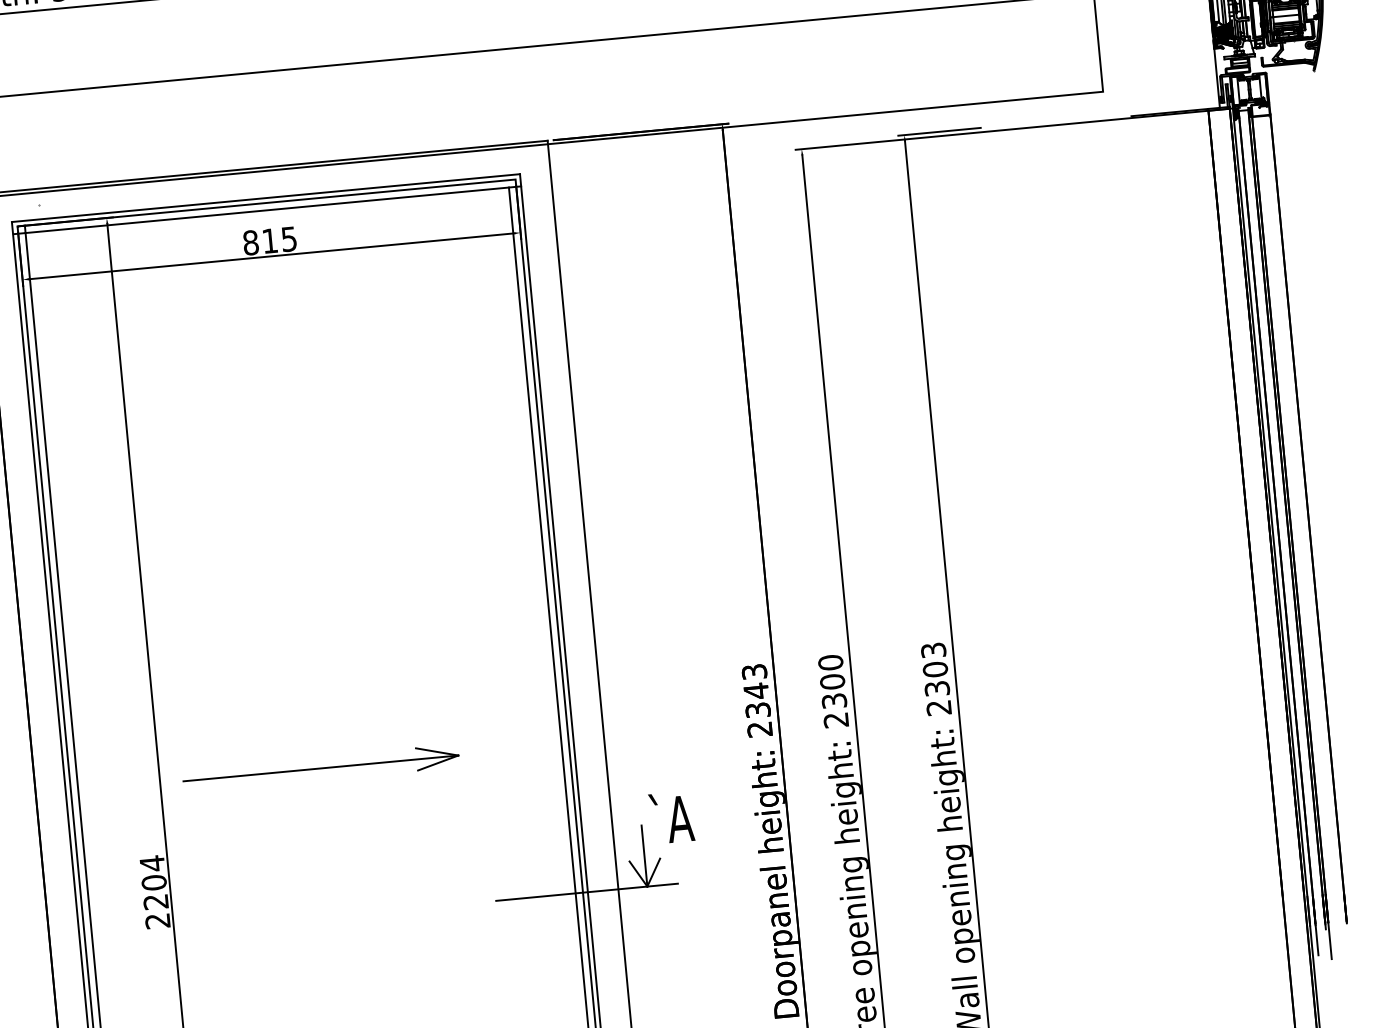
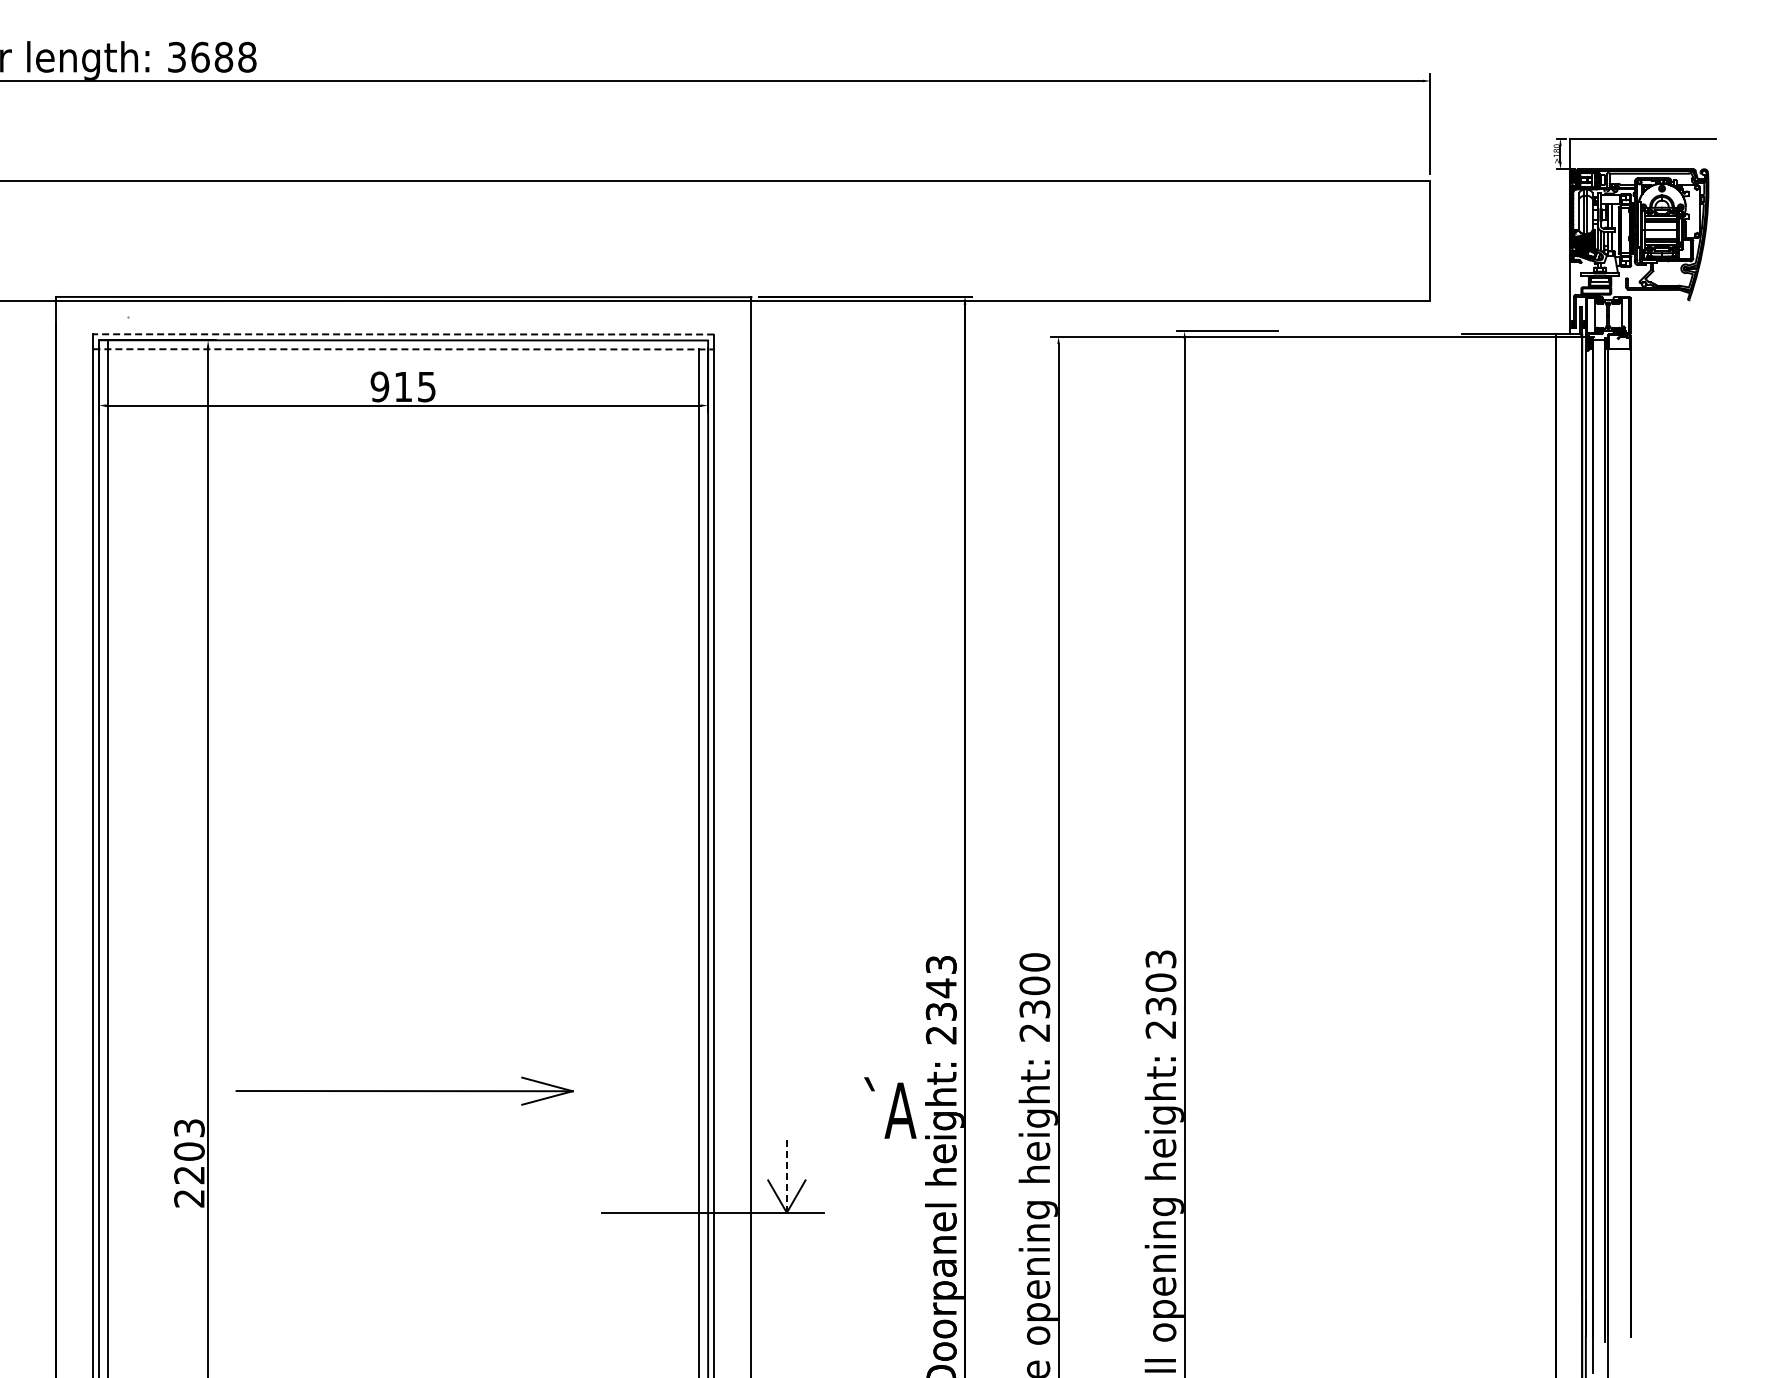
line: (266, 198) -> (403, 334), solid -> dashed
line: (268, 210) -> (404, 349), solid -> dashed
text: (250, 242) -> (379, 386), 815 -> 915
part: (320, 767) -> (404, 1090), moved
text: (671, 817) -> (890, 1107), moved
line: (644, 855) -> (786, 1174), solid -> dashed
text: (152, 863) -> (189, 1128), 2204 -> 2203

